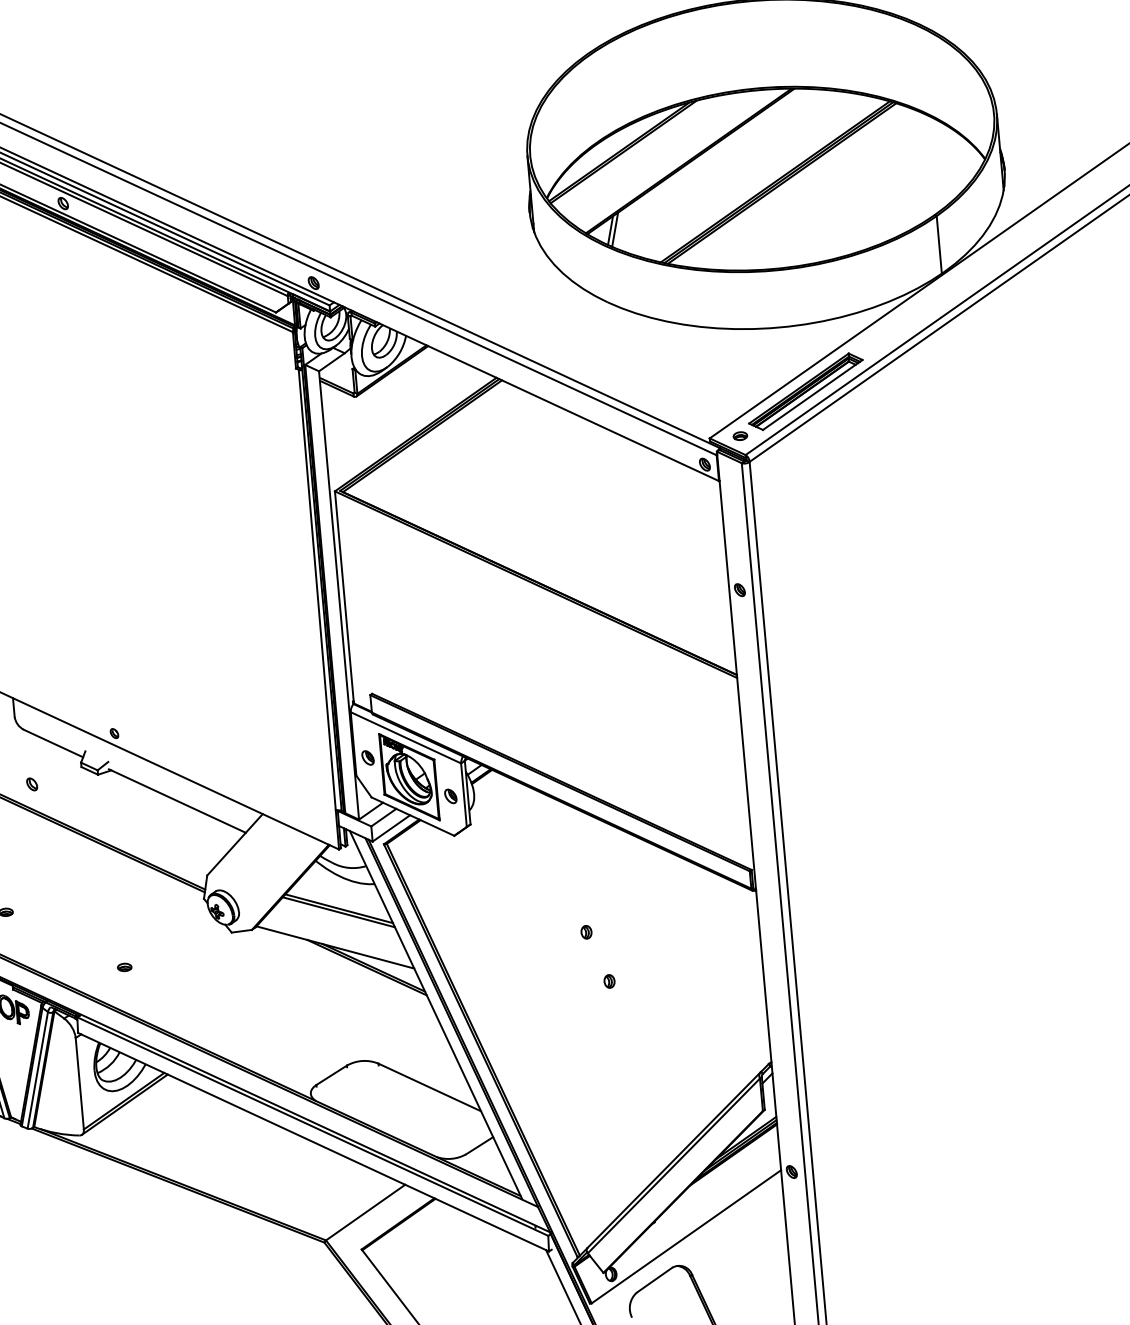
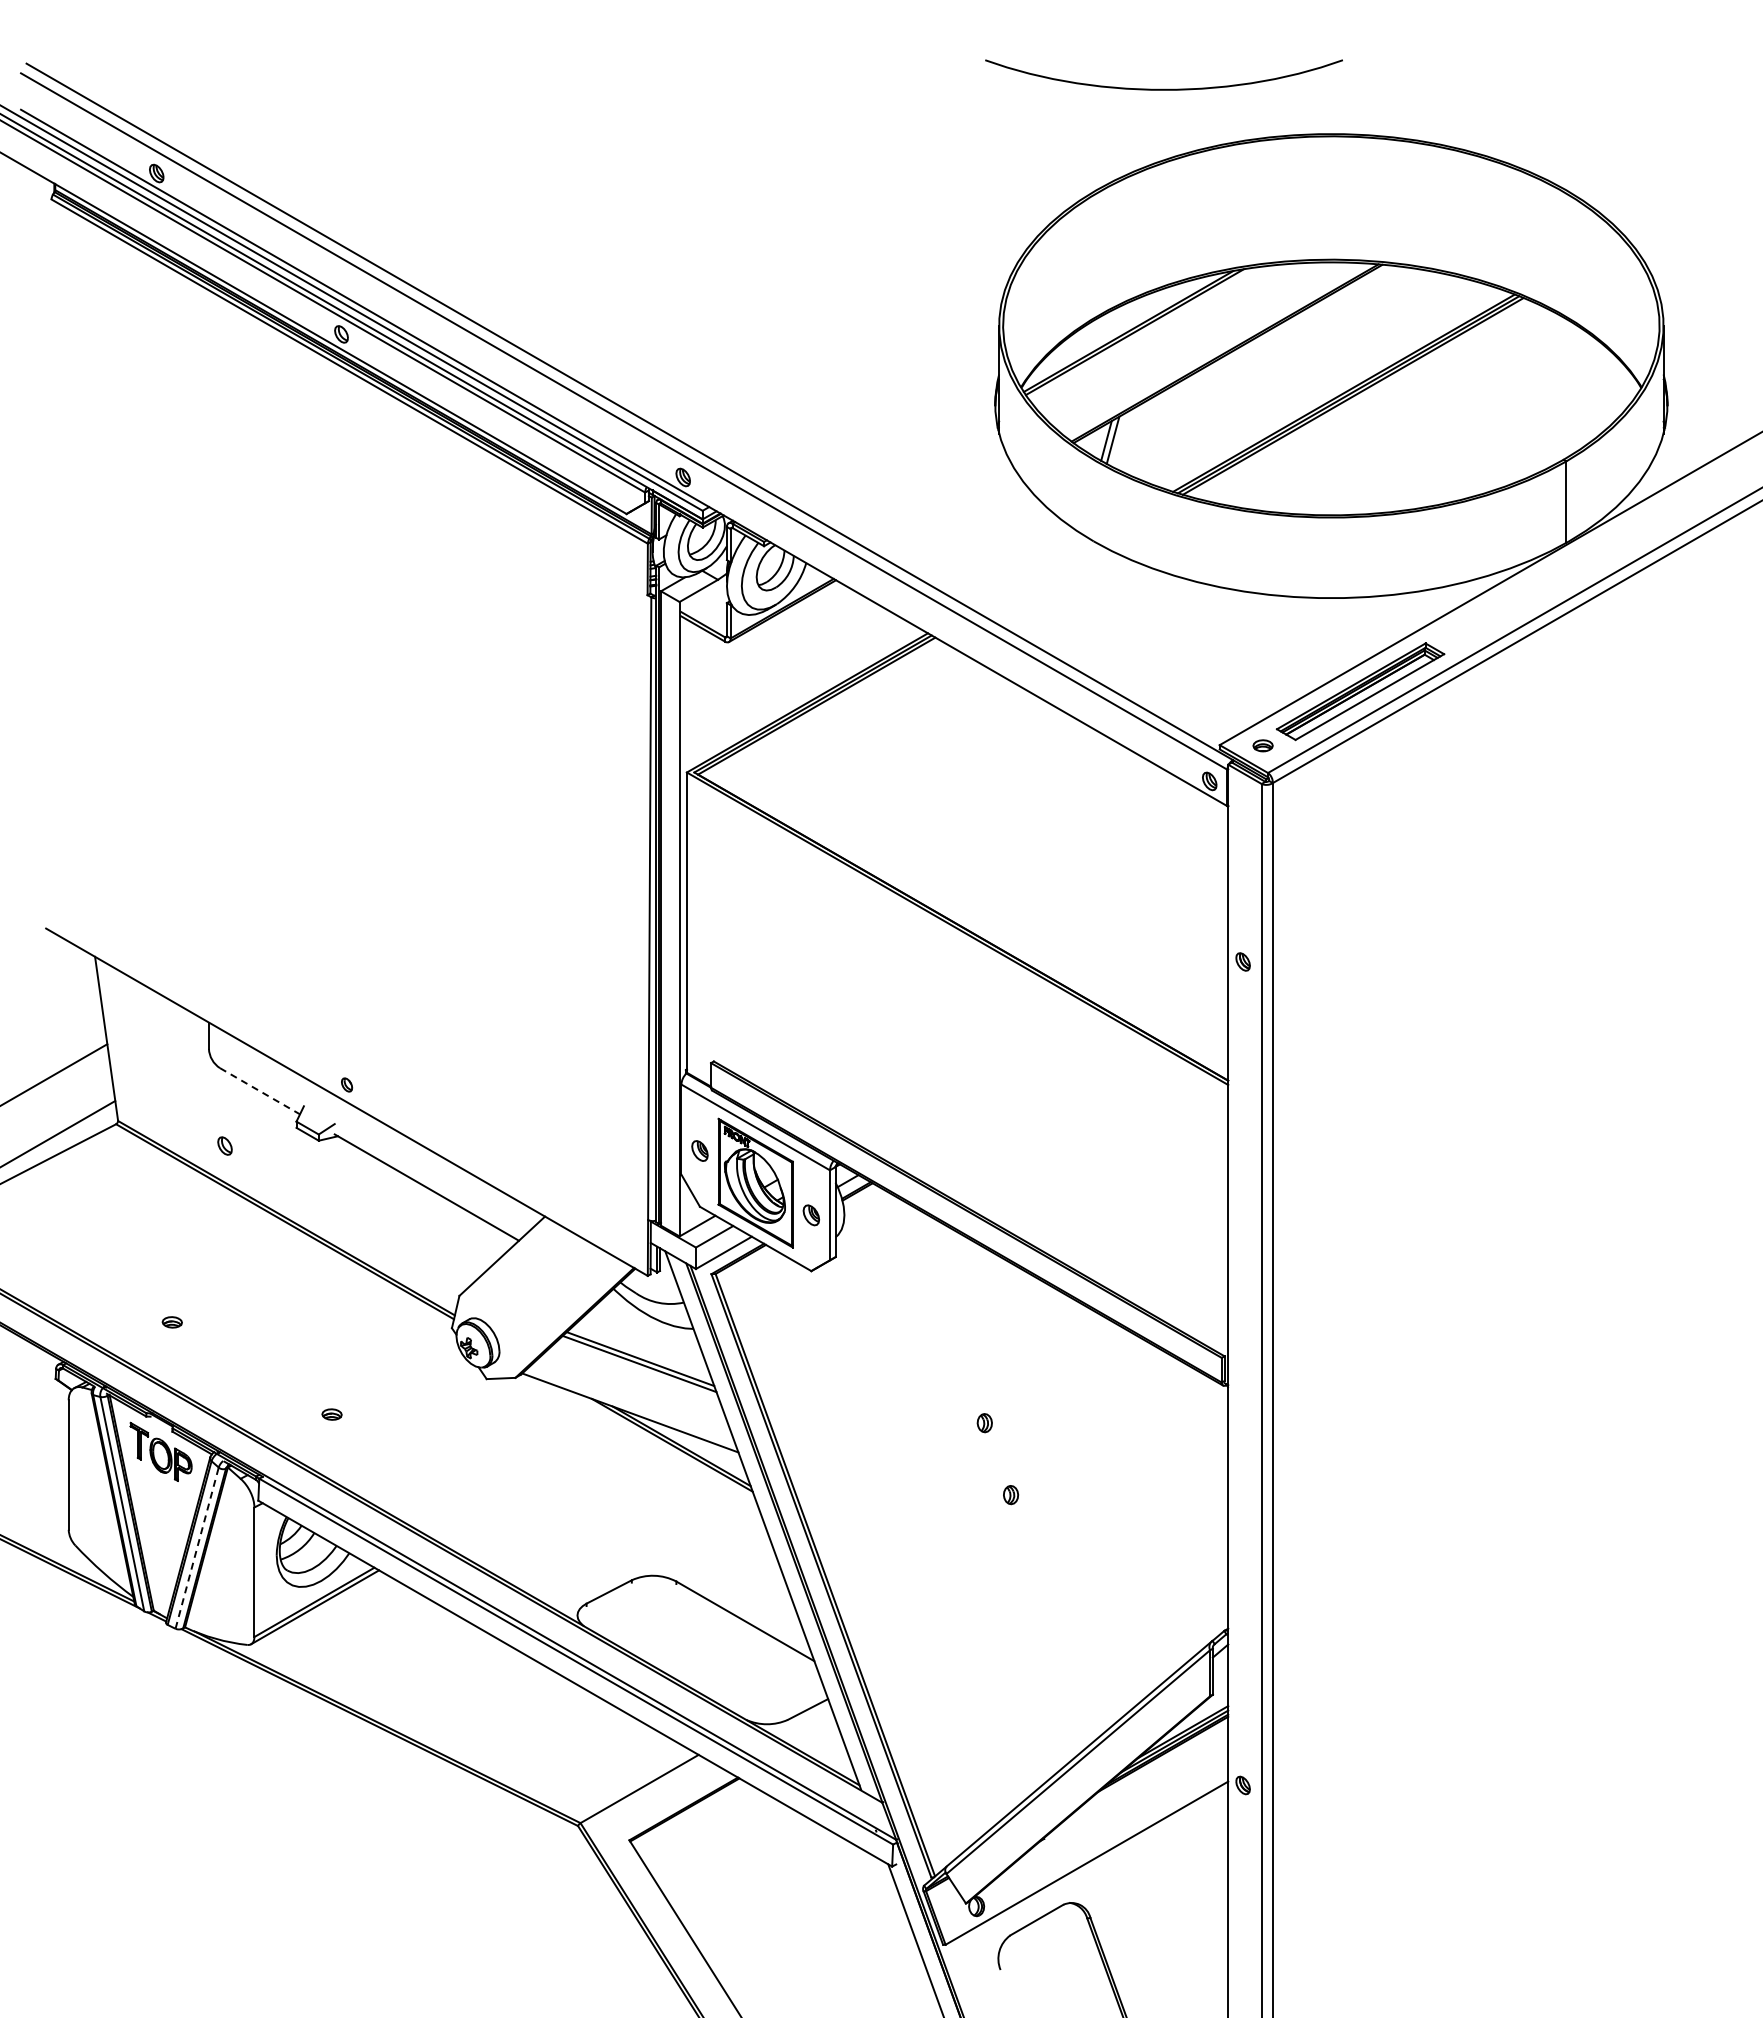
line: (53, 743) -> (260, 1091), solid -> dashed
line: (38, 1069) -> (197, 1547), solid -> dashed

